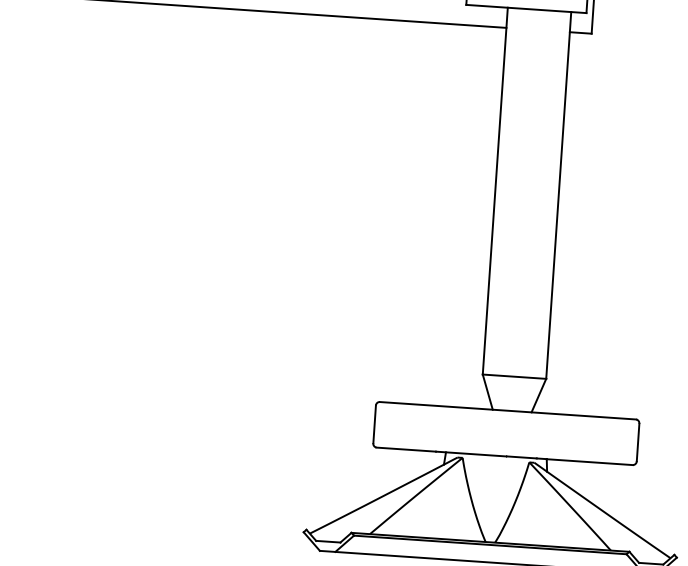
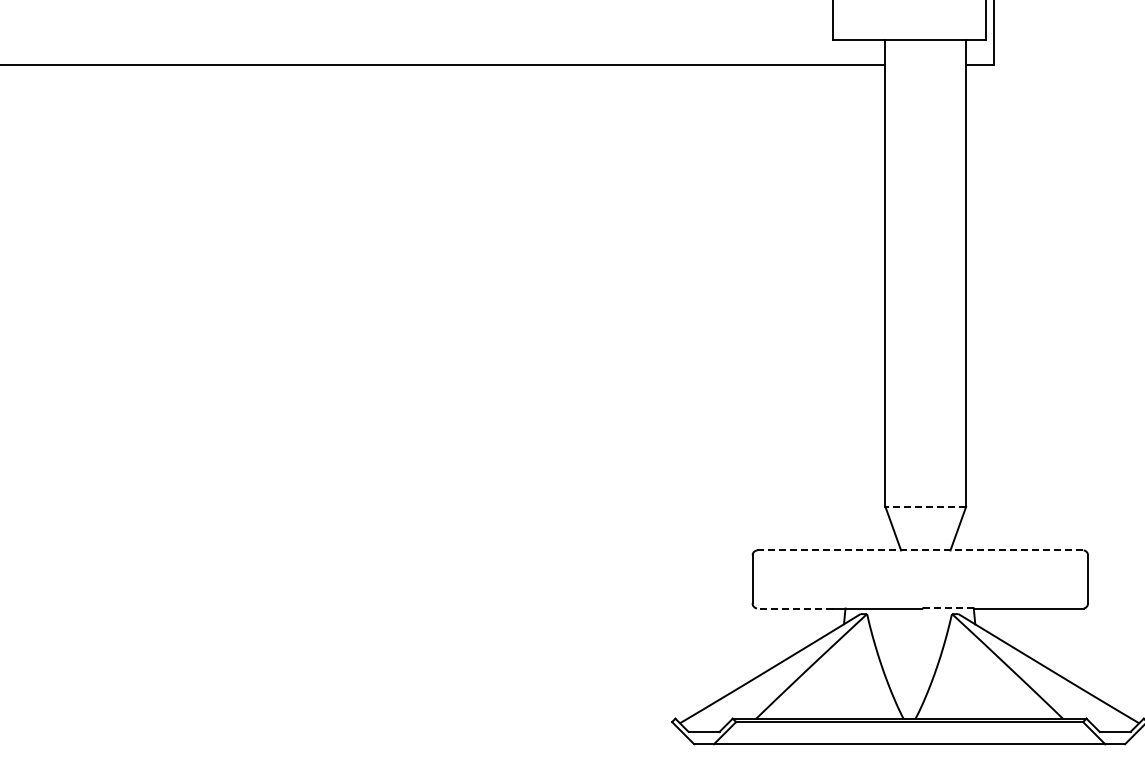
line: (514, 376) -> (925, 506), solid -> dashed
line: (508, 410) -> (921, 550), solid -> dashed
line: (405, 449) -> (794, 608), solid -> dashed
line: (526, 457) -> (948, 608), solid -> dashed

